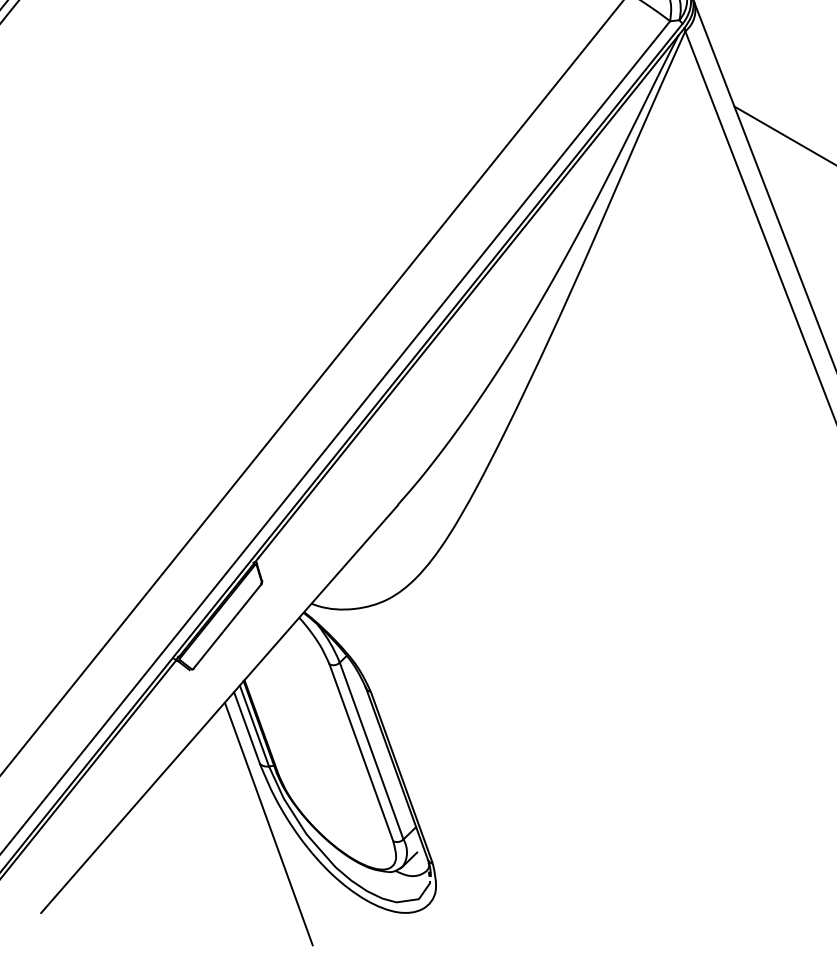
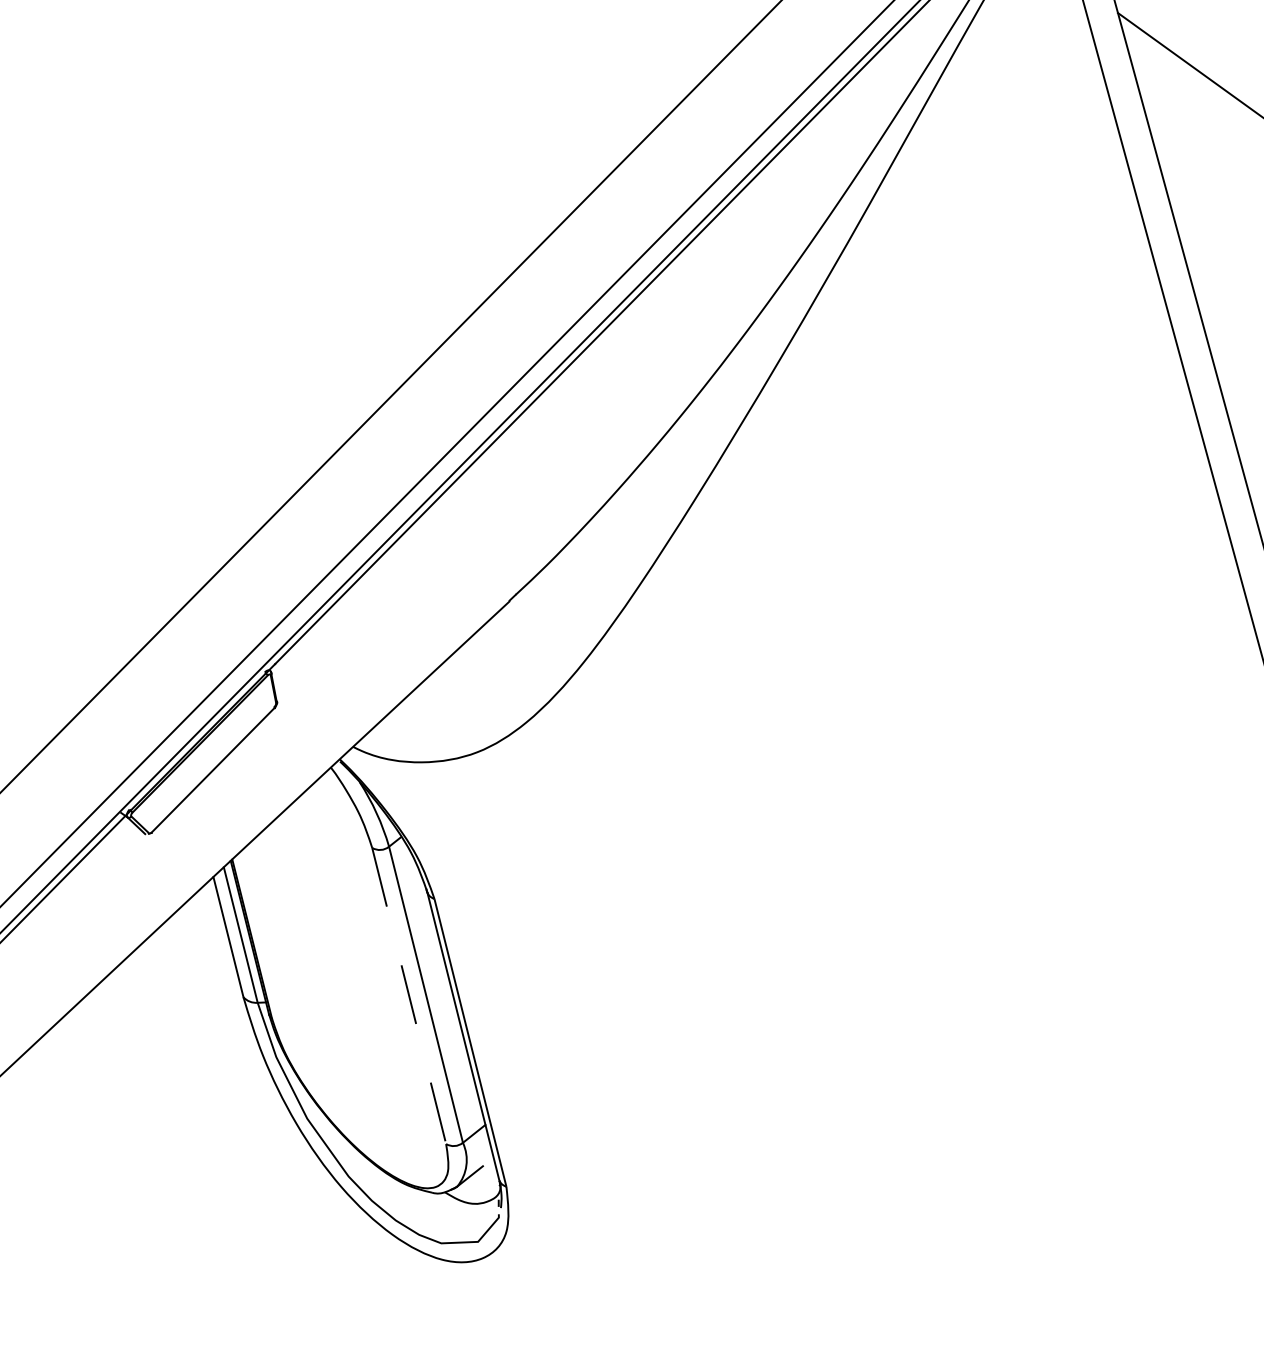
line: (361, 752) -> (409, 995), solid -> dashed
line: (268, 823) -> (247, 1094), removed

